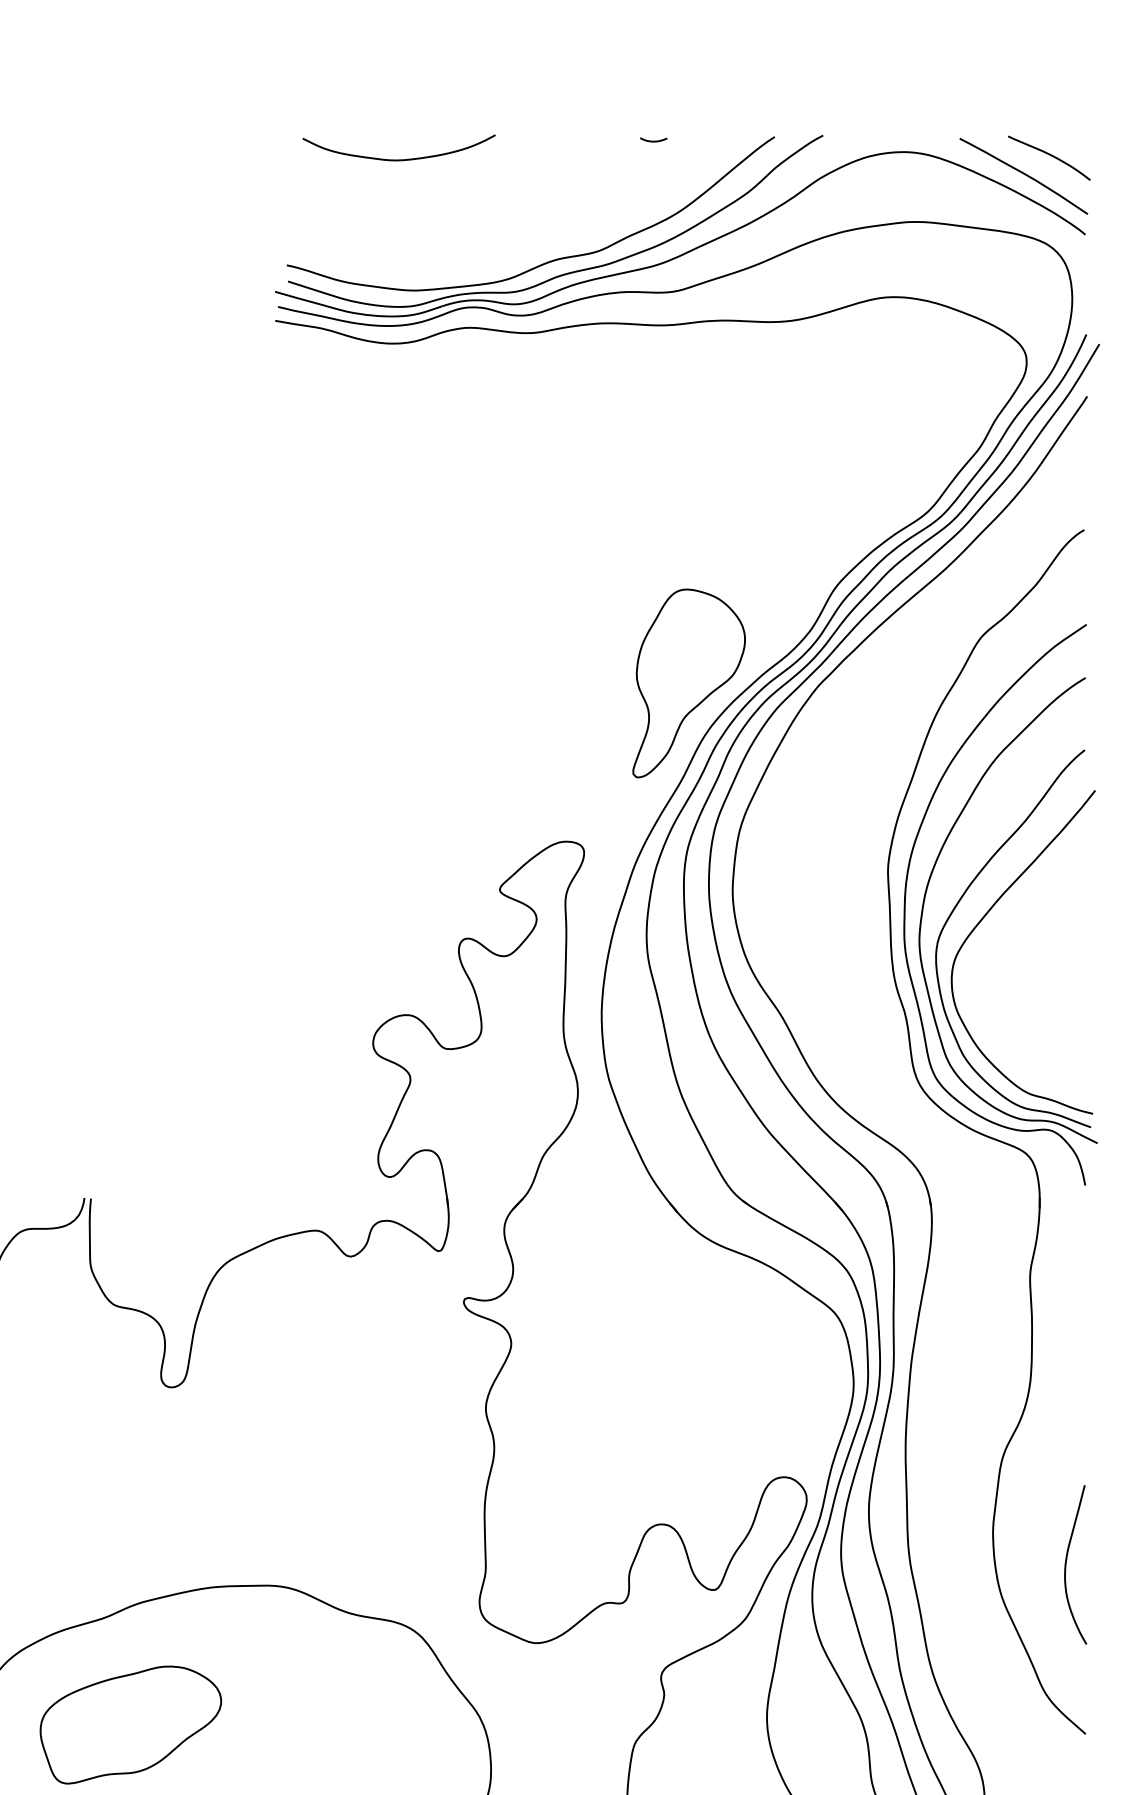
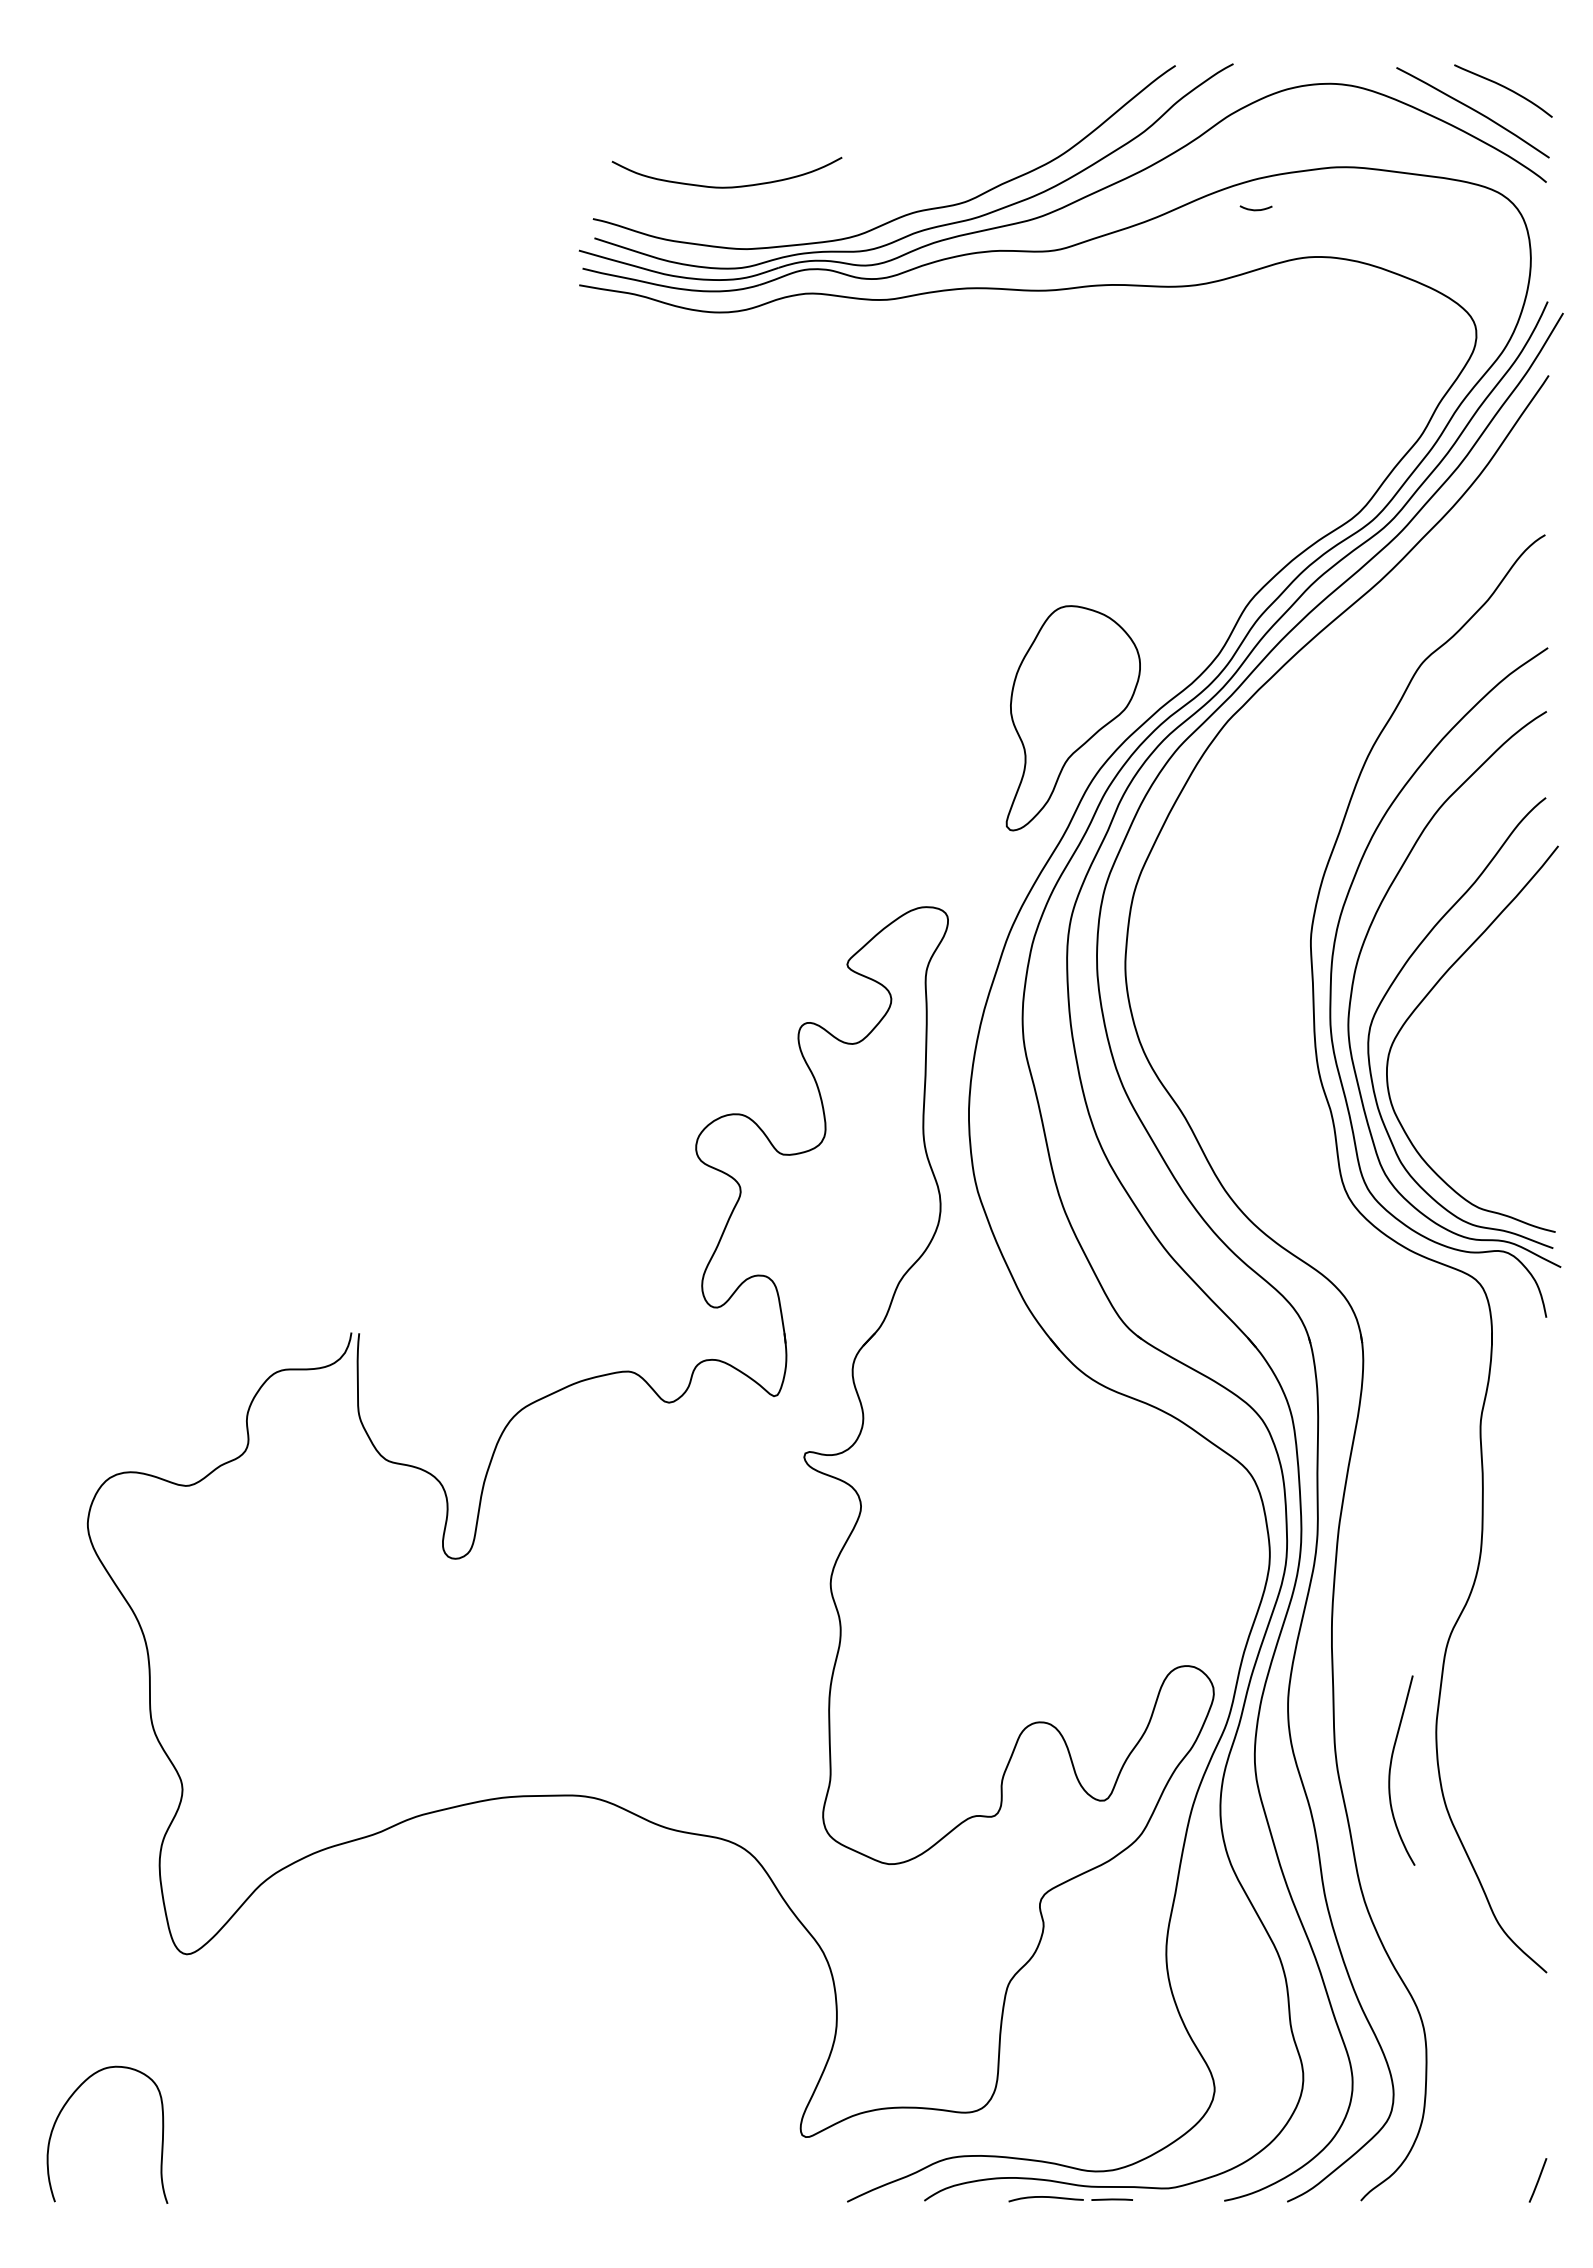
curve: (653, 140) -> (1255, 209), moved
curve: (398, 159) -> (726, 186), moved
curve: (1066, 1562) -> (1391, 1767), moved
part: (130, 1724) -> (406, 1961), removed

